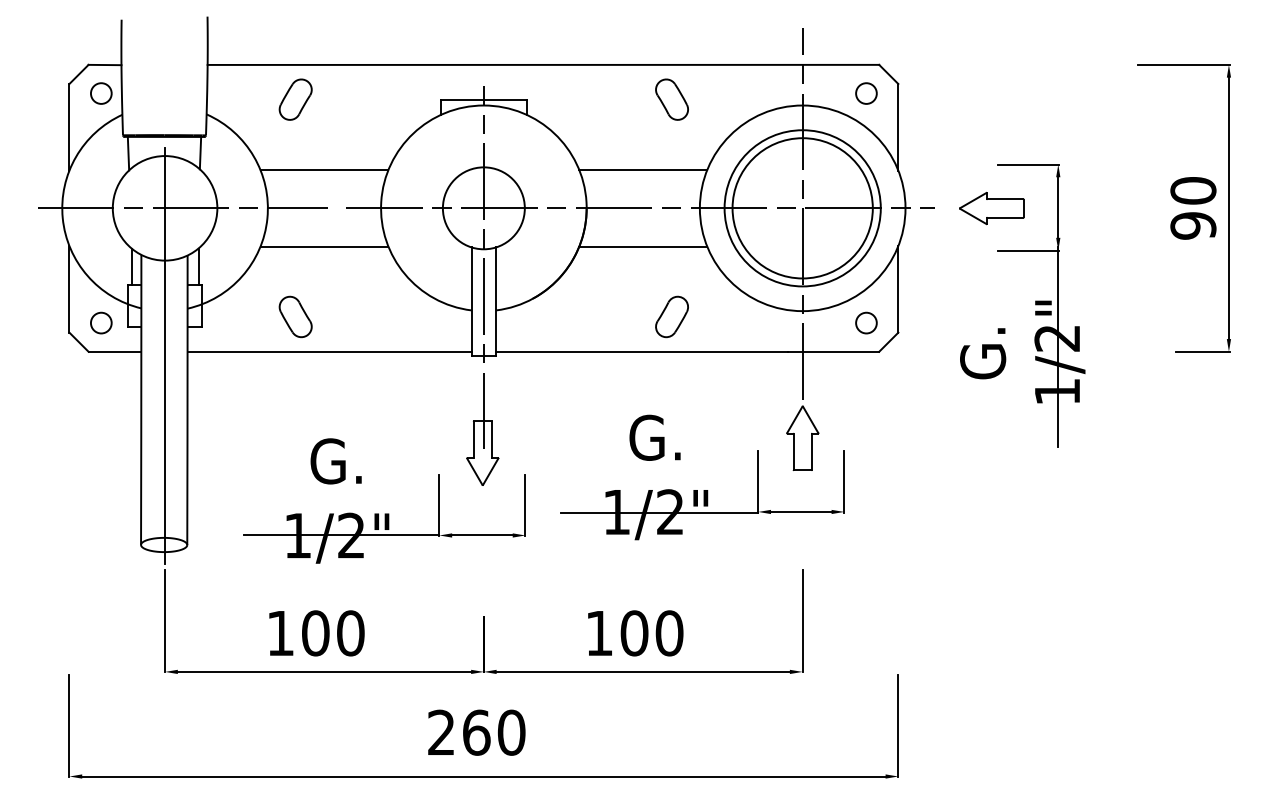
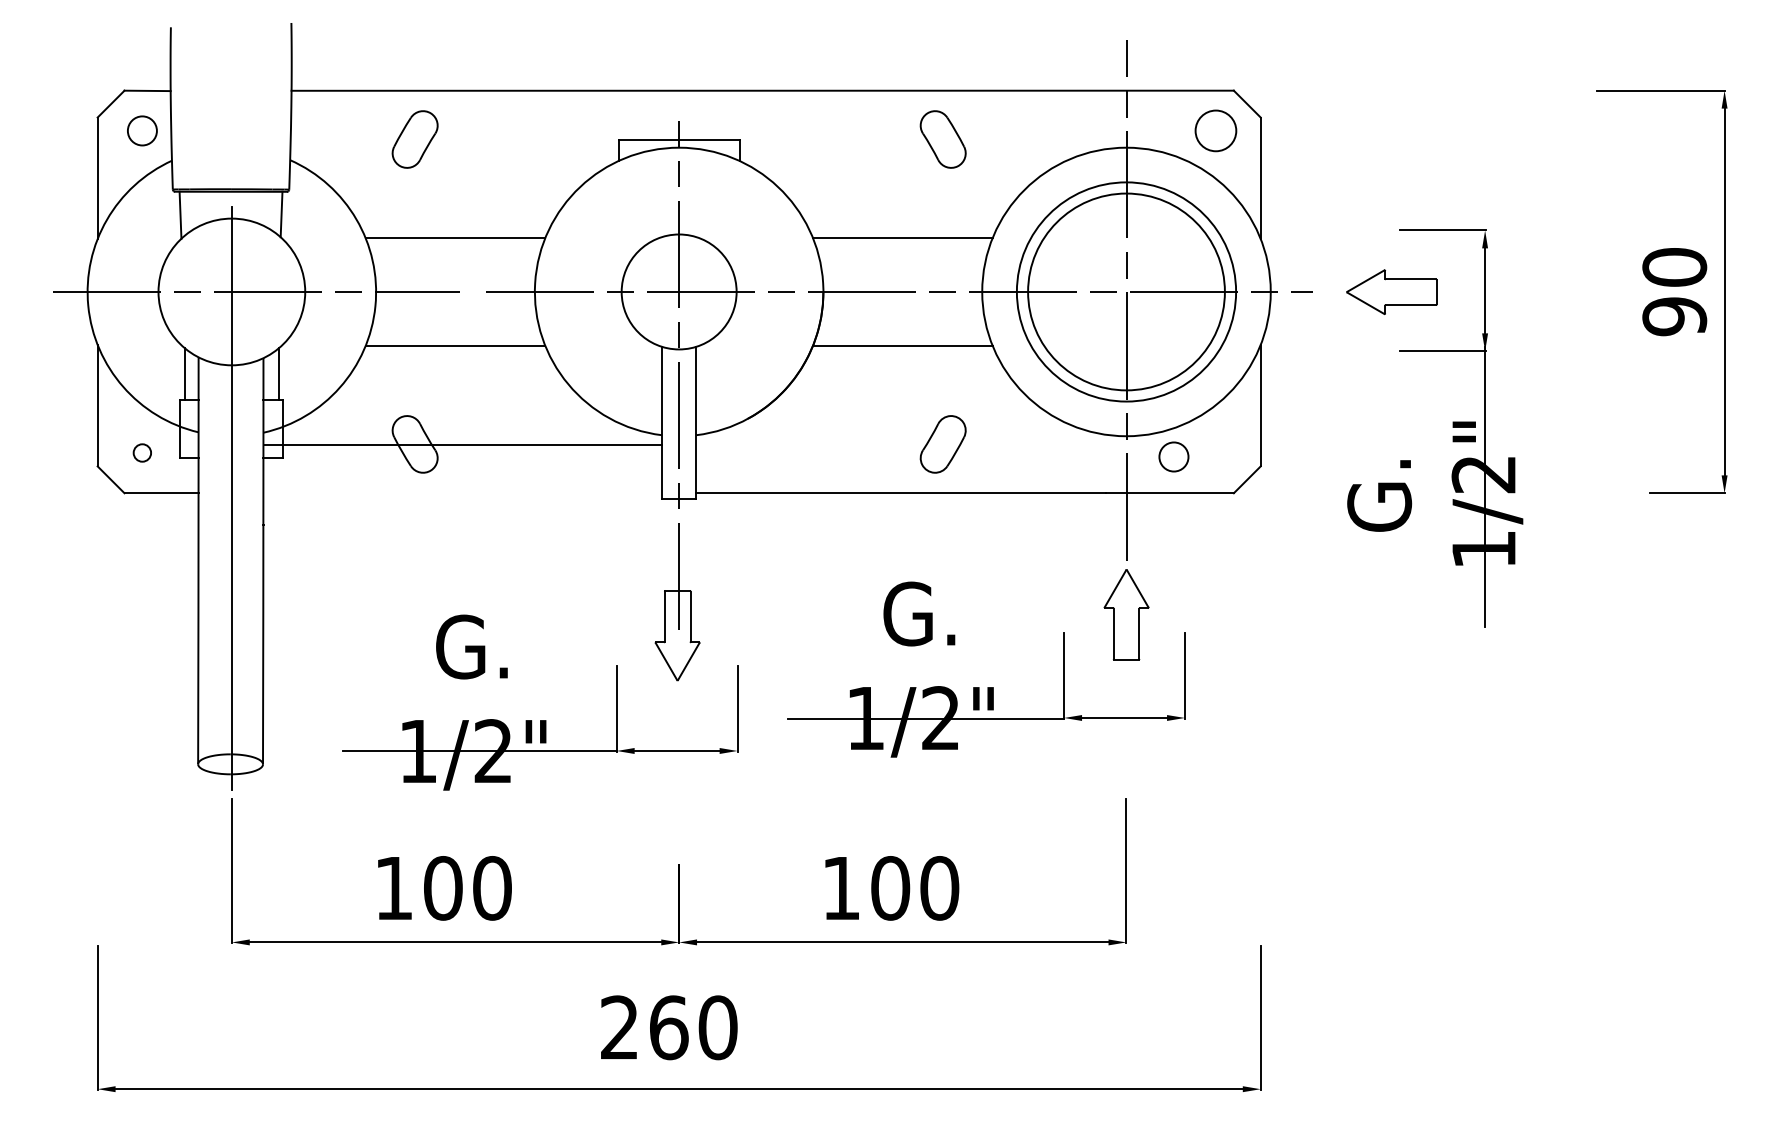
circle: (866, 93) -> (1215, 130), size x1.4
circle: (100, 322) -> (141, 452), size x0.6
circle: (866, 322) -> (1173, 456), moved
line: (329, 351) -> (462, 445), moved

